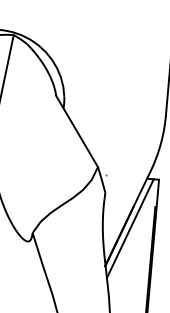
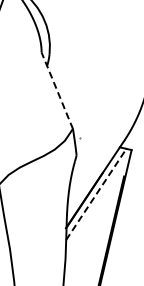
line: (76, 131) -> (56, 90), solid -> dashed
line: (130, 228) -> (96, 194), solid -> dashed

